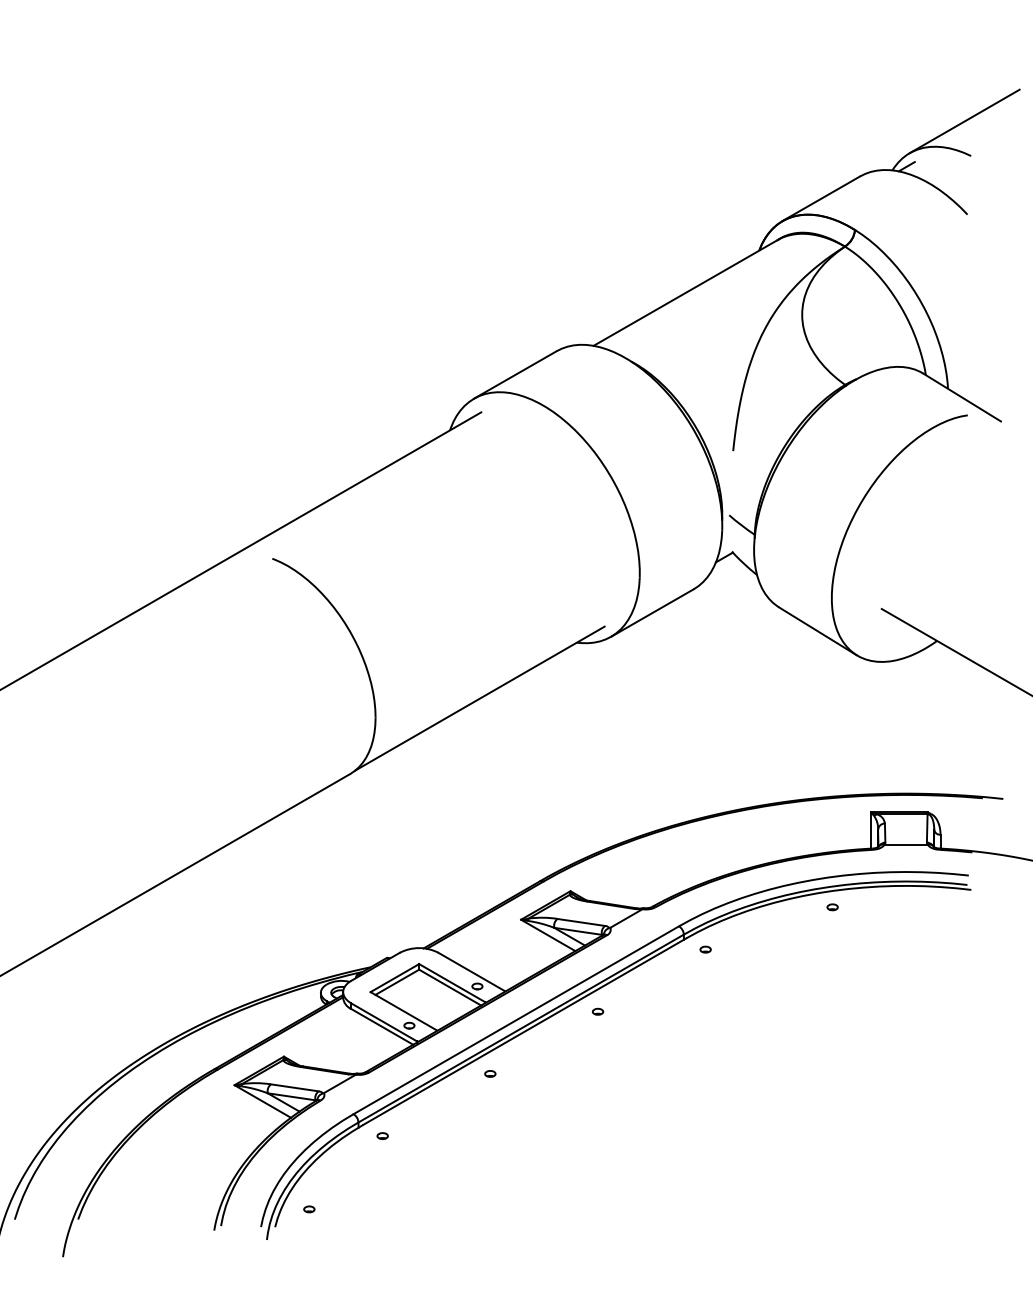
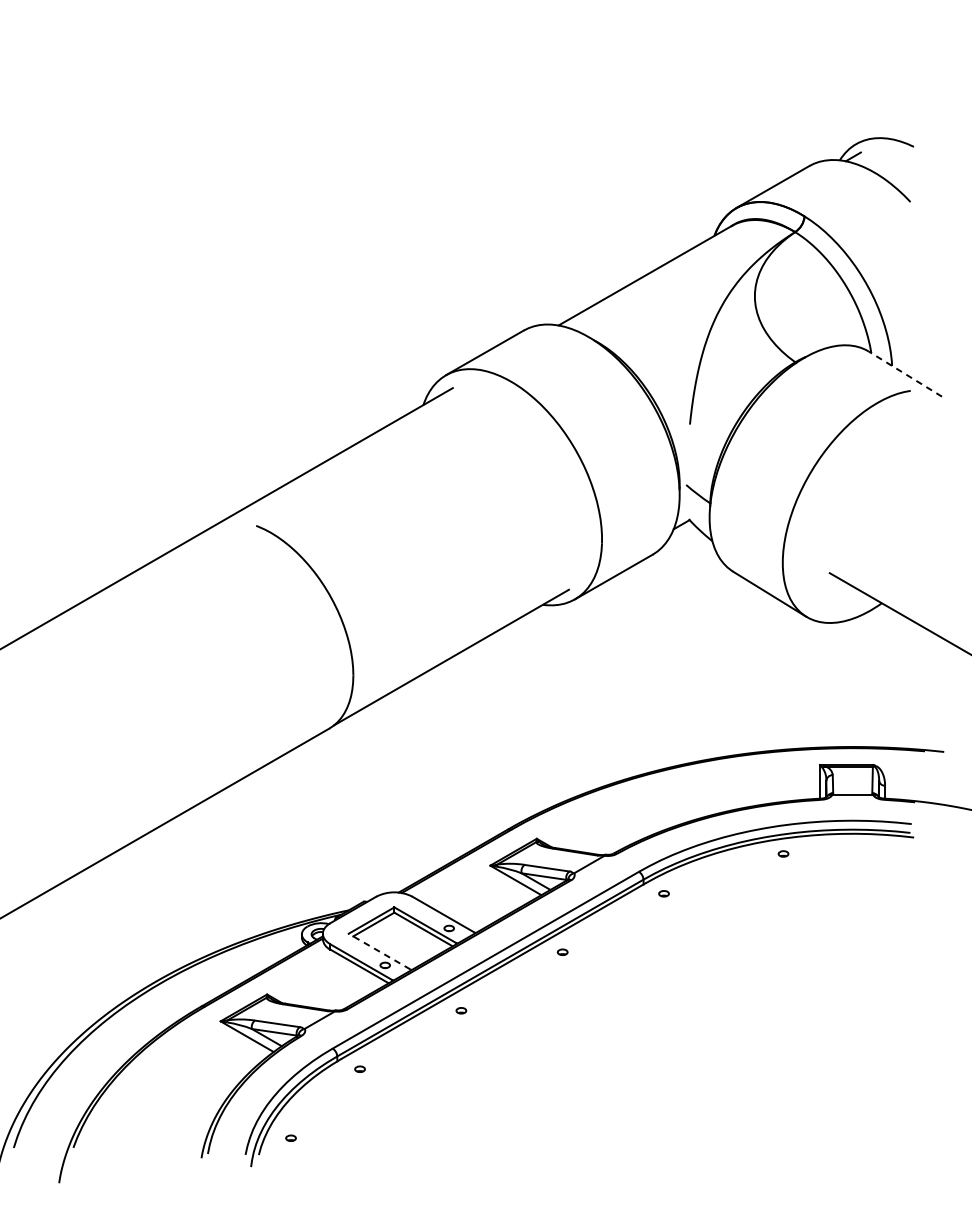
line: (964, 121) -> (907, 114), removed
line: (962, 397) -> (905, 374), solid -> dashed
line: (403, 1011) -> (379, 952), solid -> dashed

